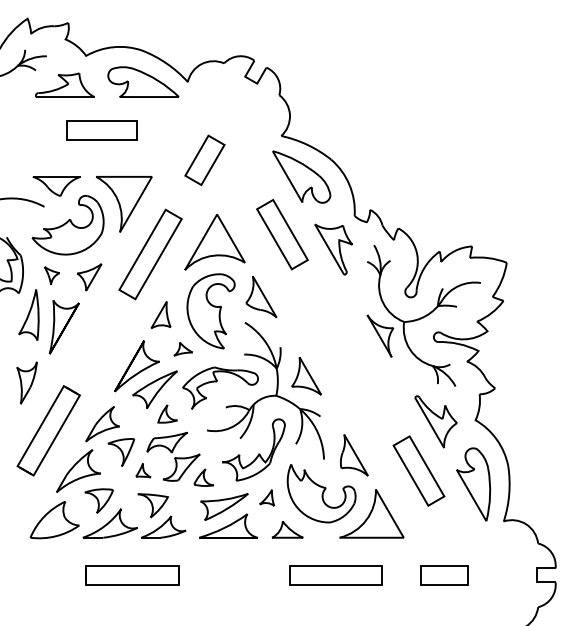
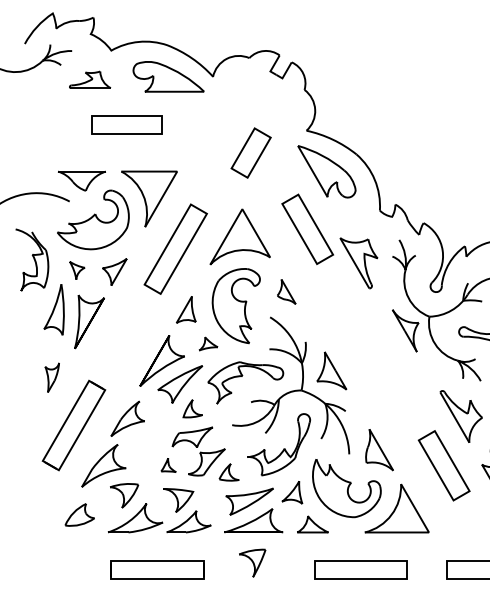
part: (64, 84) -> (89, 79), size x0.7
part: (204, 160) -> (250, 153), moved
part: (333, 249) -> (358, 263), moved
part: (261, 297) -> (286, 292), size x0.6
part: (26, 382) -> (51, 377), size x0.7
part: (121, 452) -> (252, 563), moved
part: (266, 497) -> (291, 492), size x1.4
part: (54, 520) -> (79, 515), size x0.6

